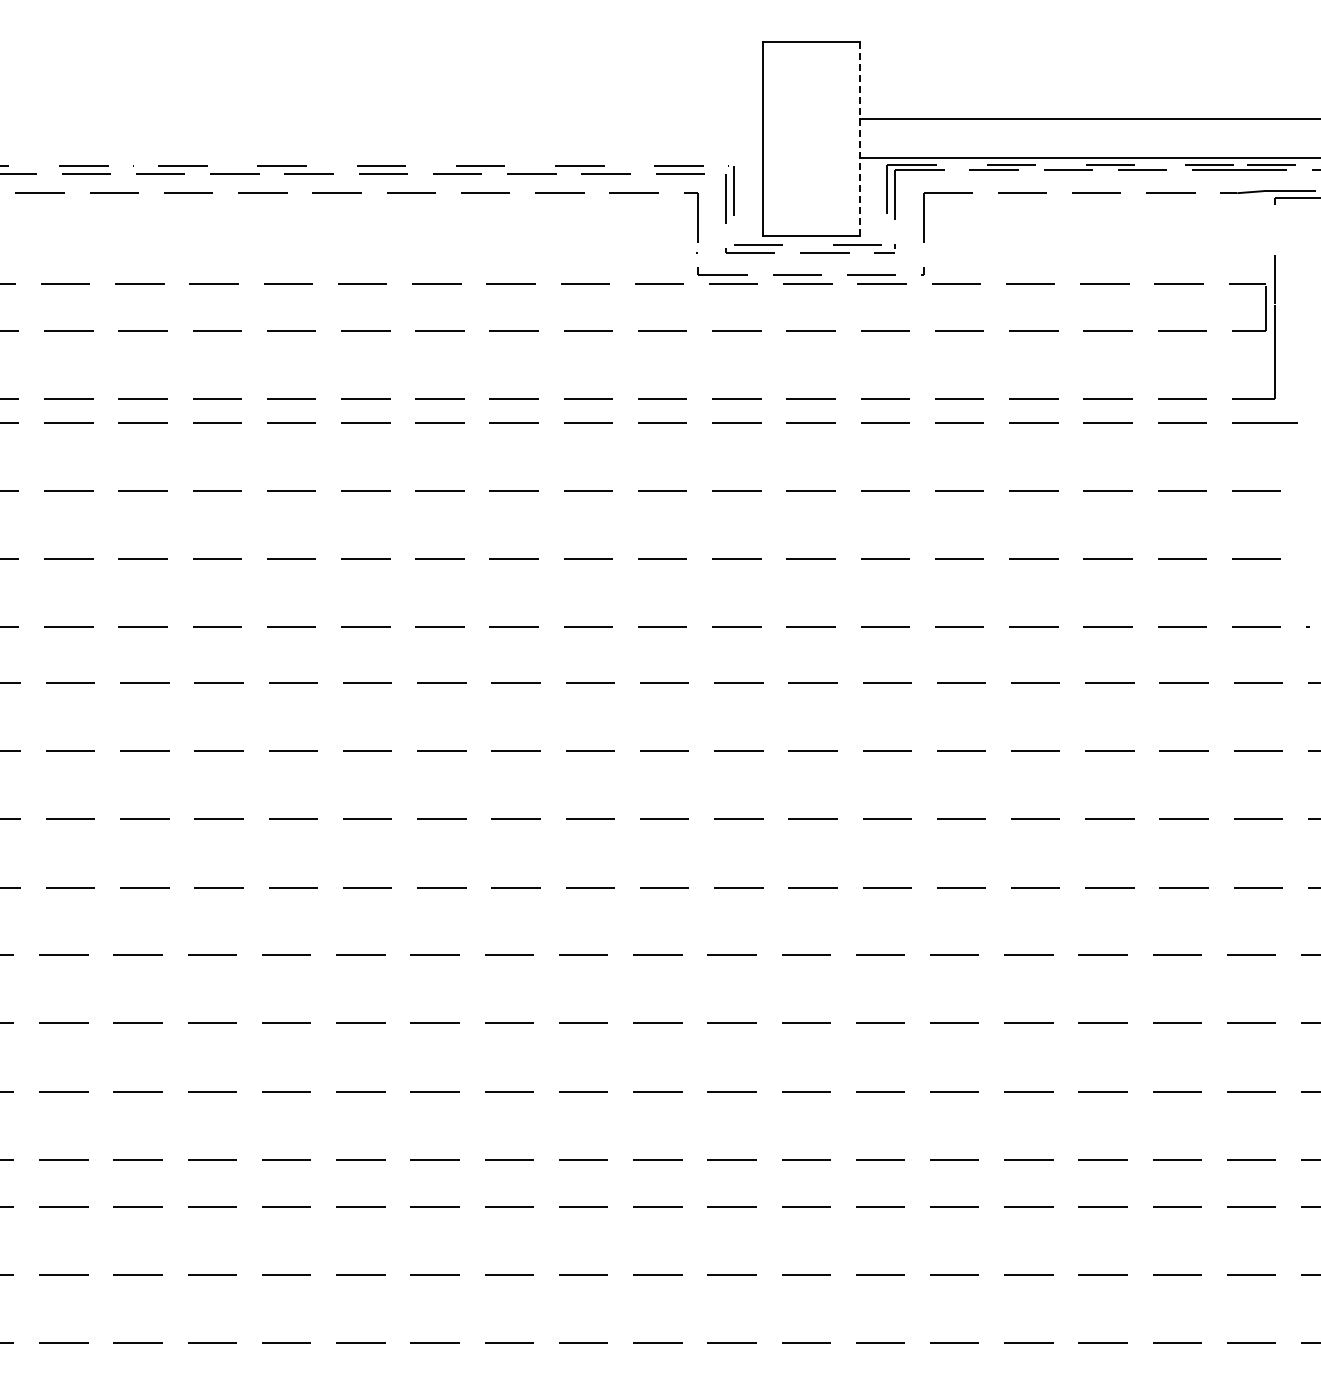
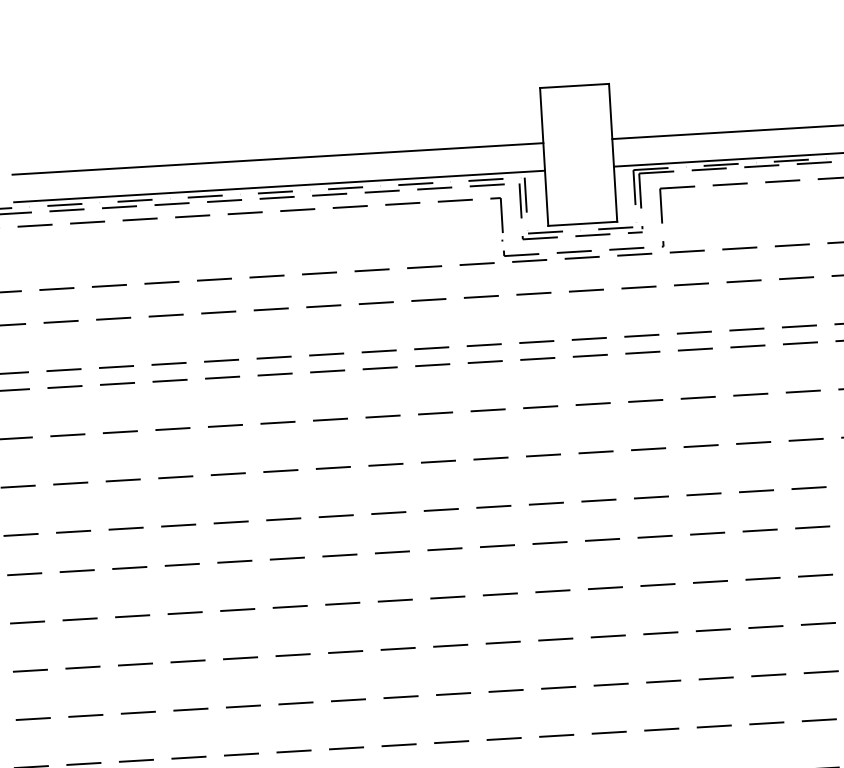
line: (387, 119) -> (277, 158), added
line: (860, 139) -> (613, 153), dashed -> solid
line: (387, 158) -> (279, 186), added

